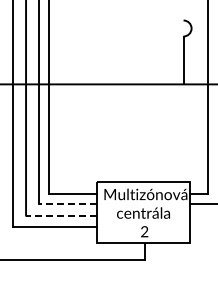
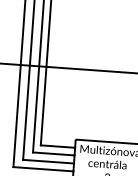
line: (67, 204) -> (53, 154), dashed -> solid
line: (60, 215) -> (47, 161), dashed -> solid

